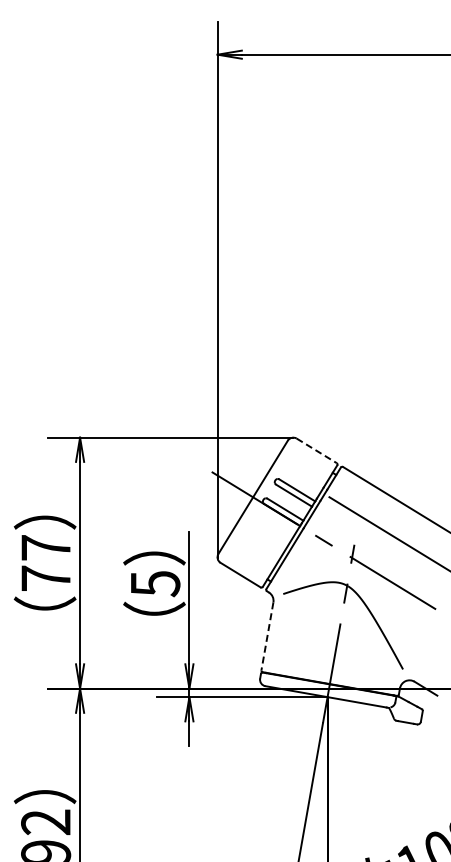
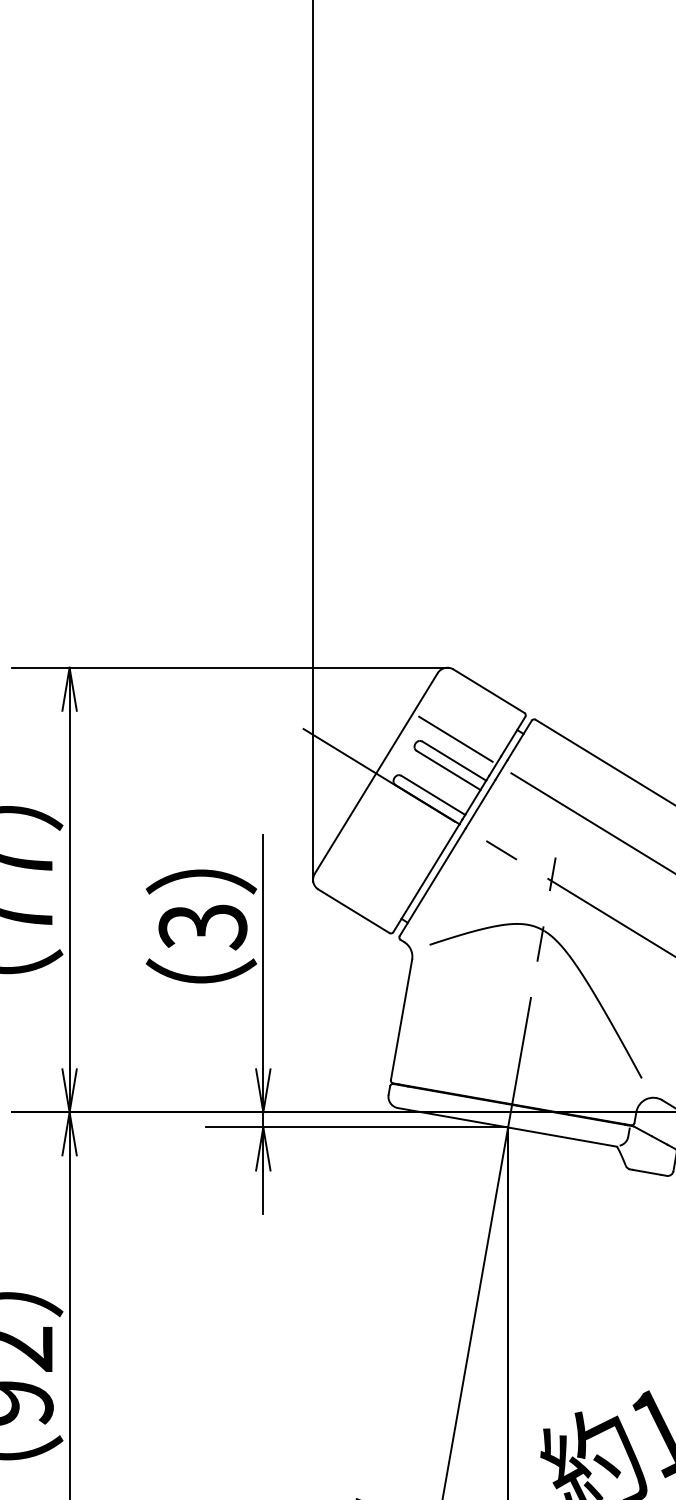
line: (317, 451) -> (490, 692), dashed -> solid
line: (297, 477) -> (454, 738), added
text: (155, 584) -> (203, 927), 5 -> 3
line: (267, 636) -> (401, 1020), dashed -> solid

